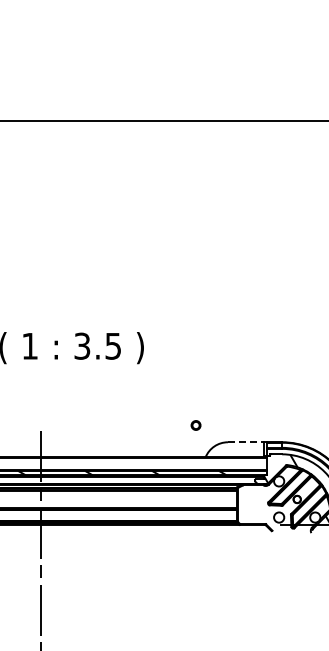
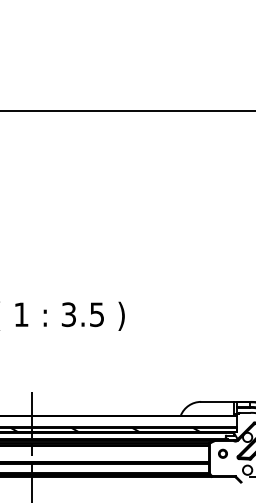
part: (195, 425) -> (222, 453), moved
line: (246, 442) -> (217, 402), dashed -> solid

